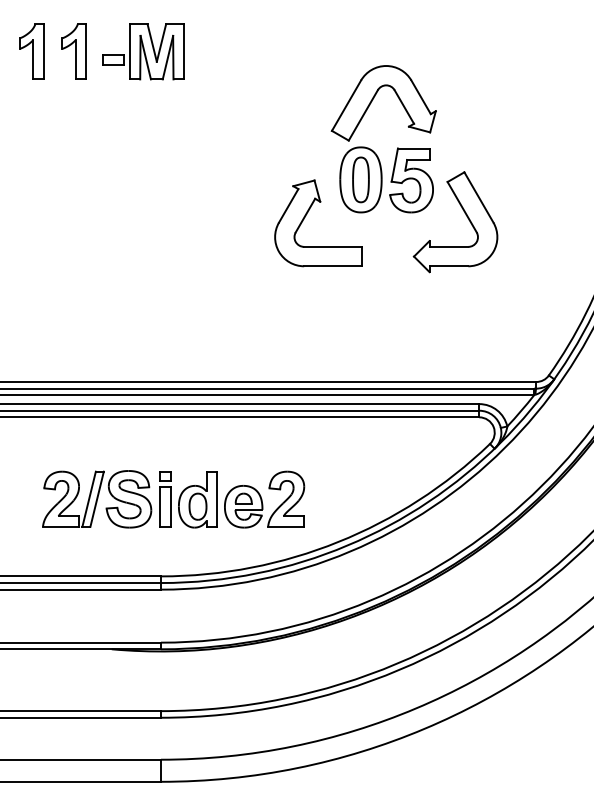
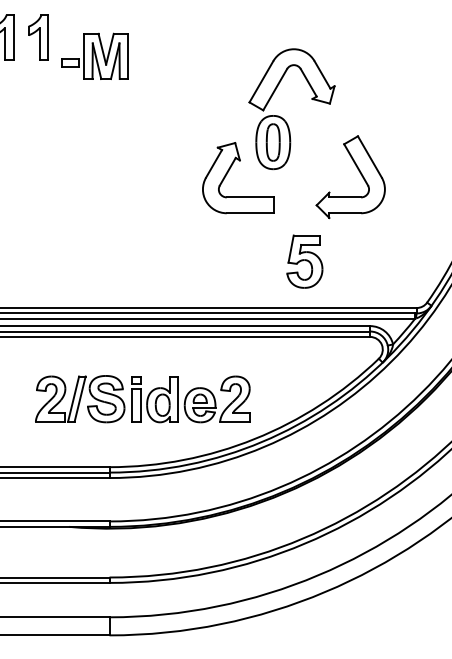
part: (143, 51) -> (95, 56), moved
part: (411, 180) -> (304, 261), moved
part: (173, 499) -> (142, 399), moved

